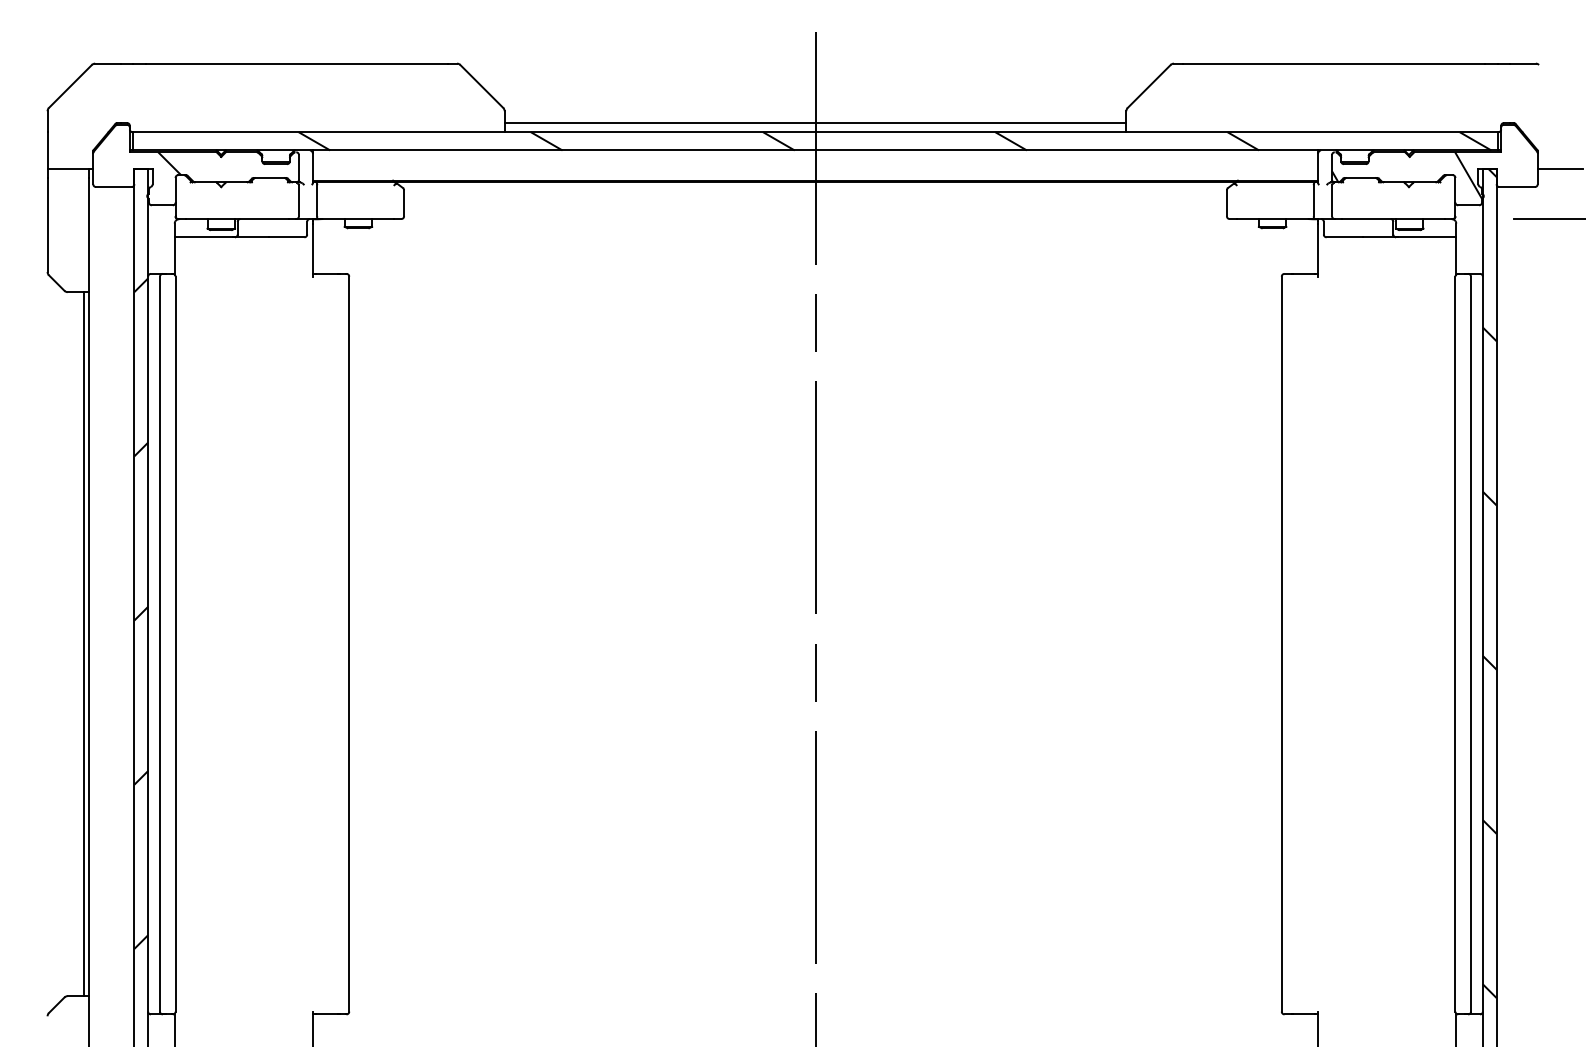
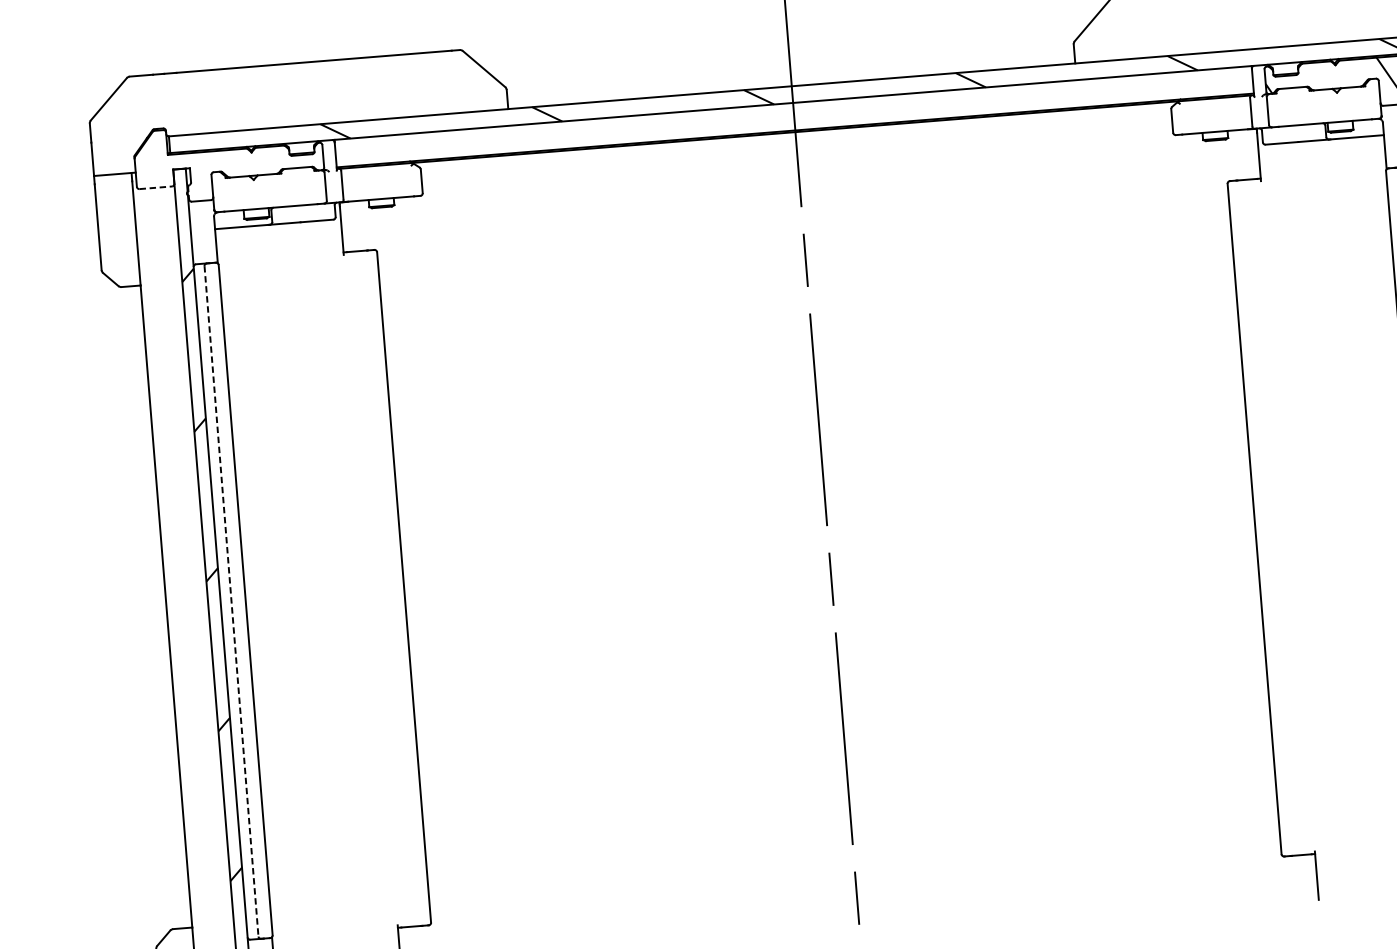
line: (815, 123) -> (791, 78), removed
hatch: (169, 163) -> (204, 162), removed
line: (113, 187) -> (155, 188), solid -> dashed
line: (84, 644) -> (162, 607), removed
line: (160, 644) -> (231, 601), solid -> dashed

